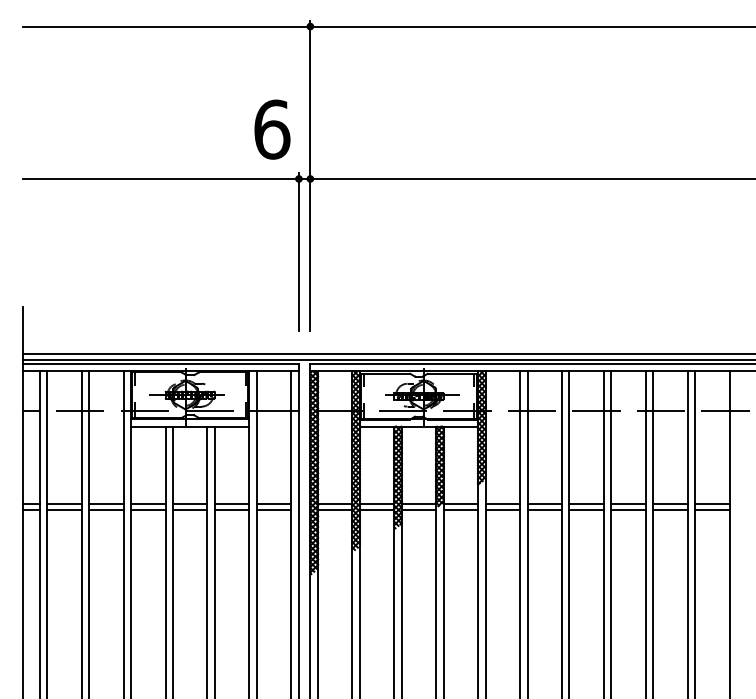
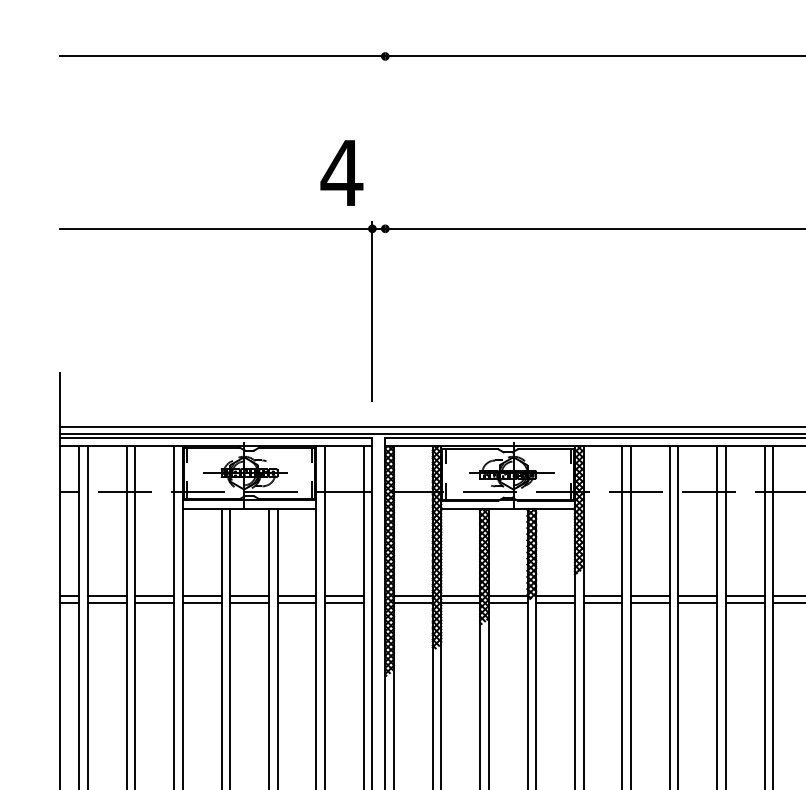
text: (271, 129) -> (341, 172), 6 -> 4
line: (310, 175) -> (385, 224), removed

